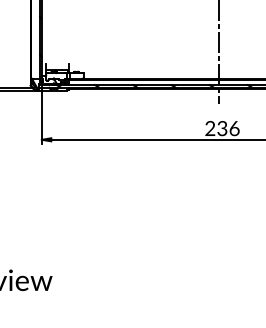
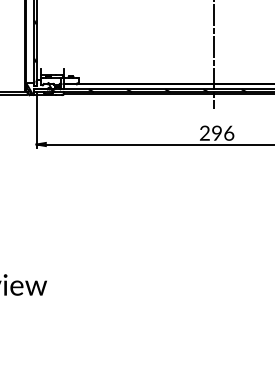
text: (221, 128) -> (216, 133), 236 -> 296

